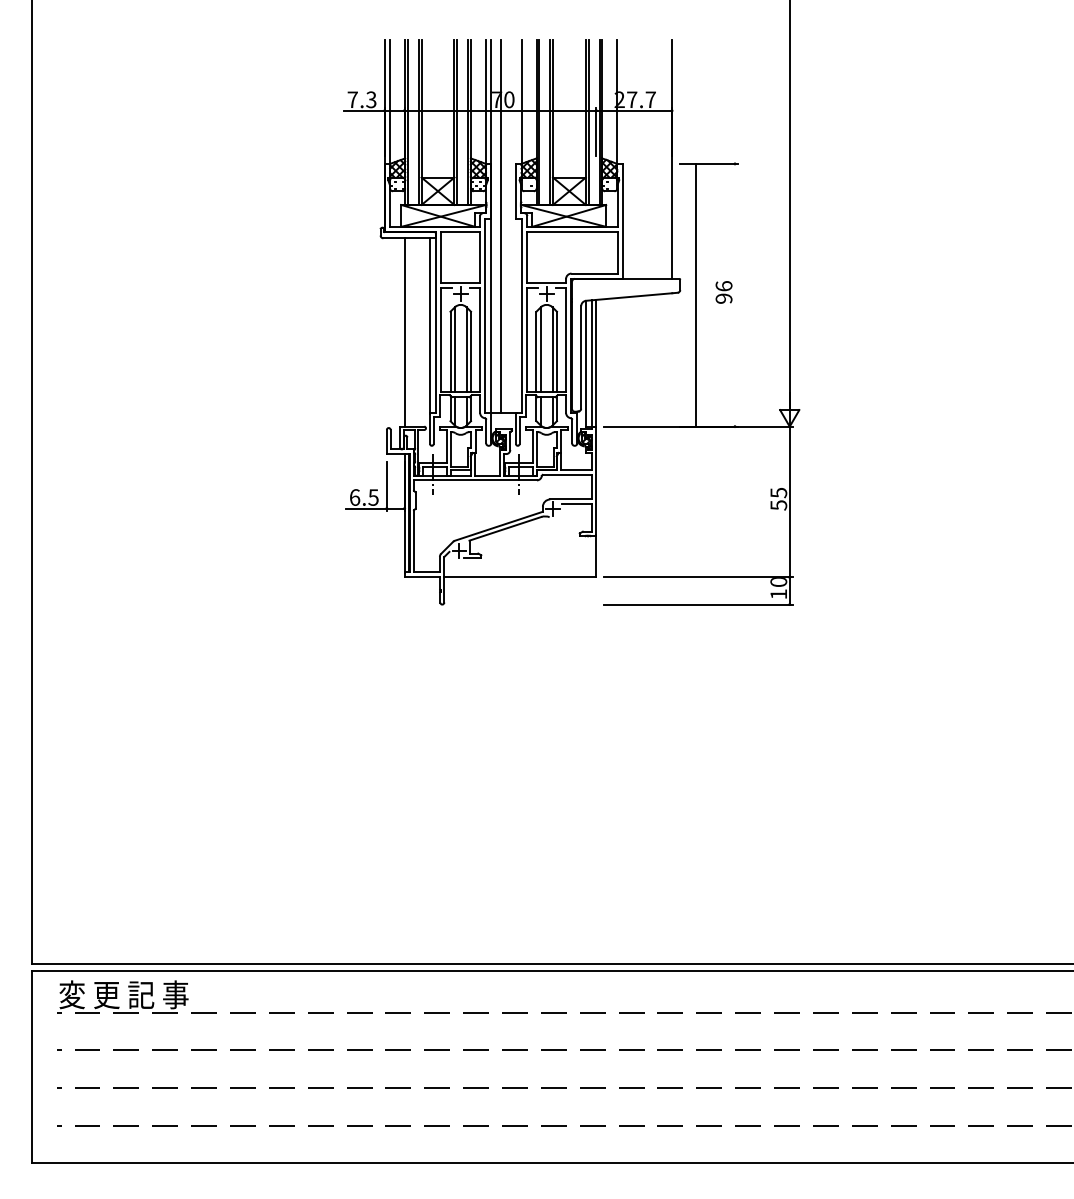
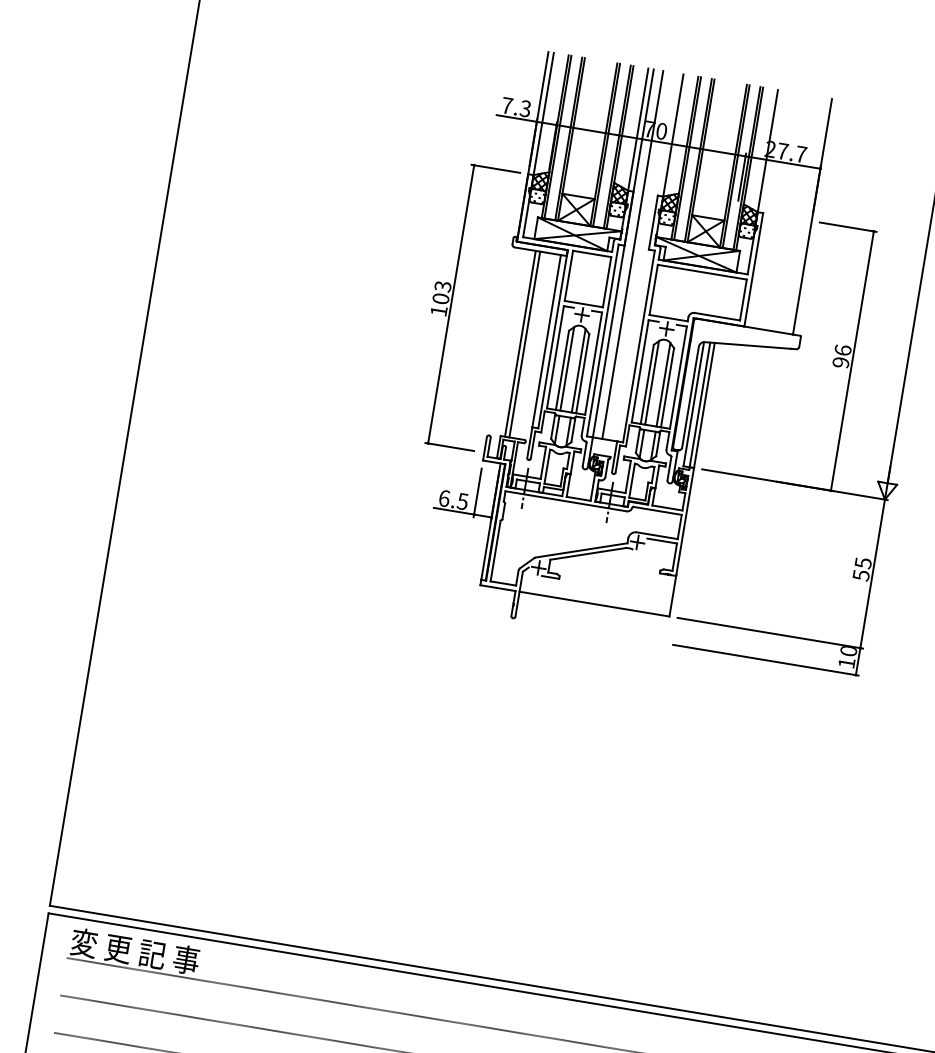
line: (696, 294) -> (853, 360), moved
part: (330, 304) -> (451, 304), added
line: (409, 332) -> (525, 344), added

